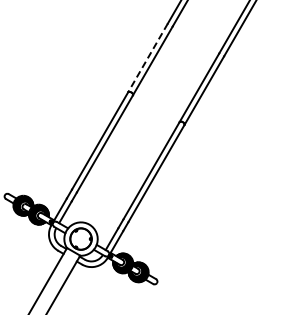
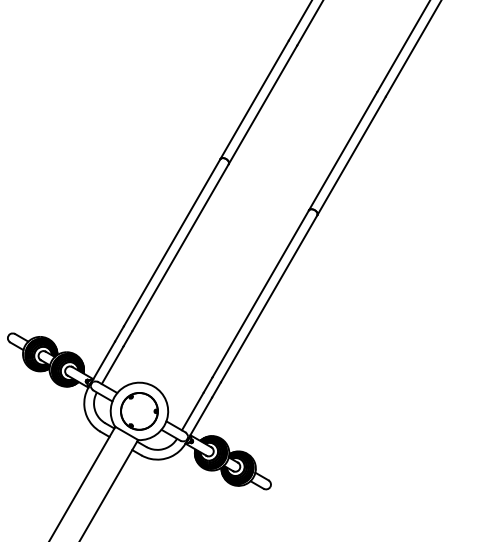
line: (147, 58) -> (253, 100), dashed -> solid

